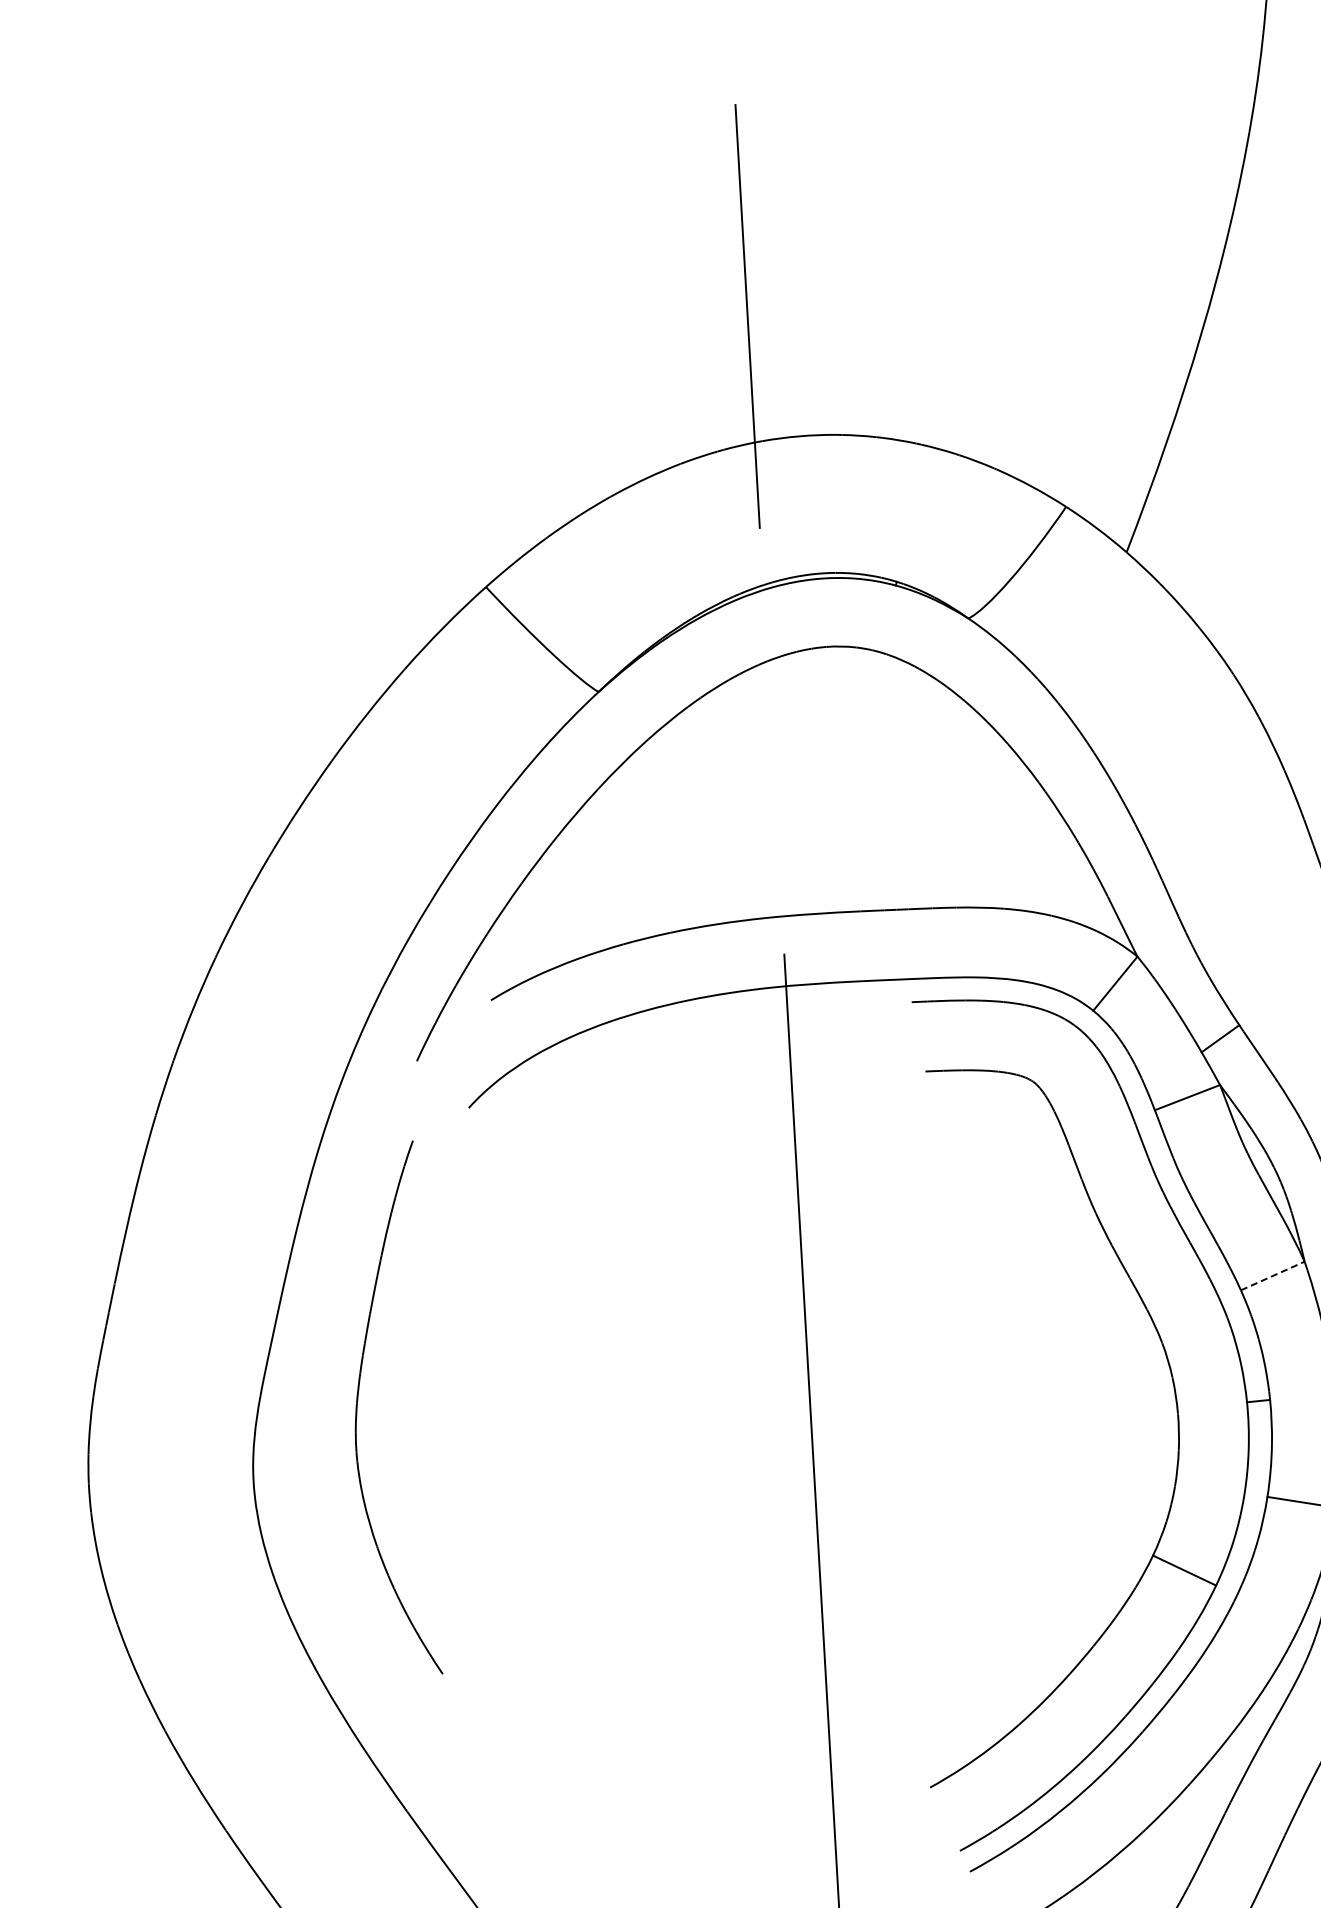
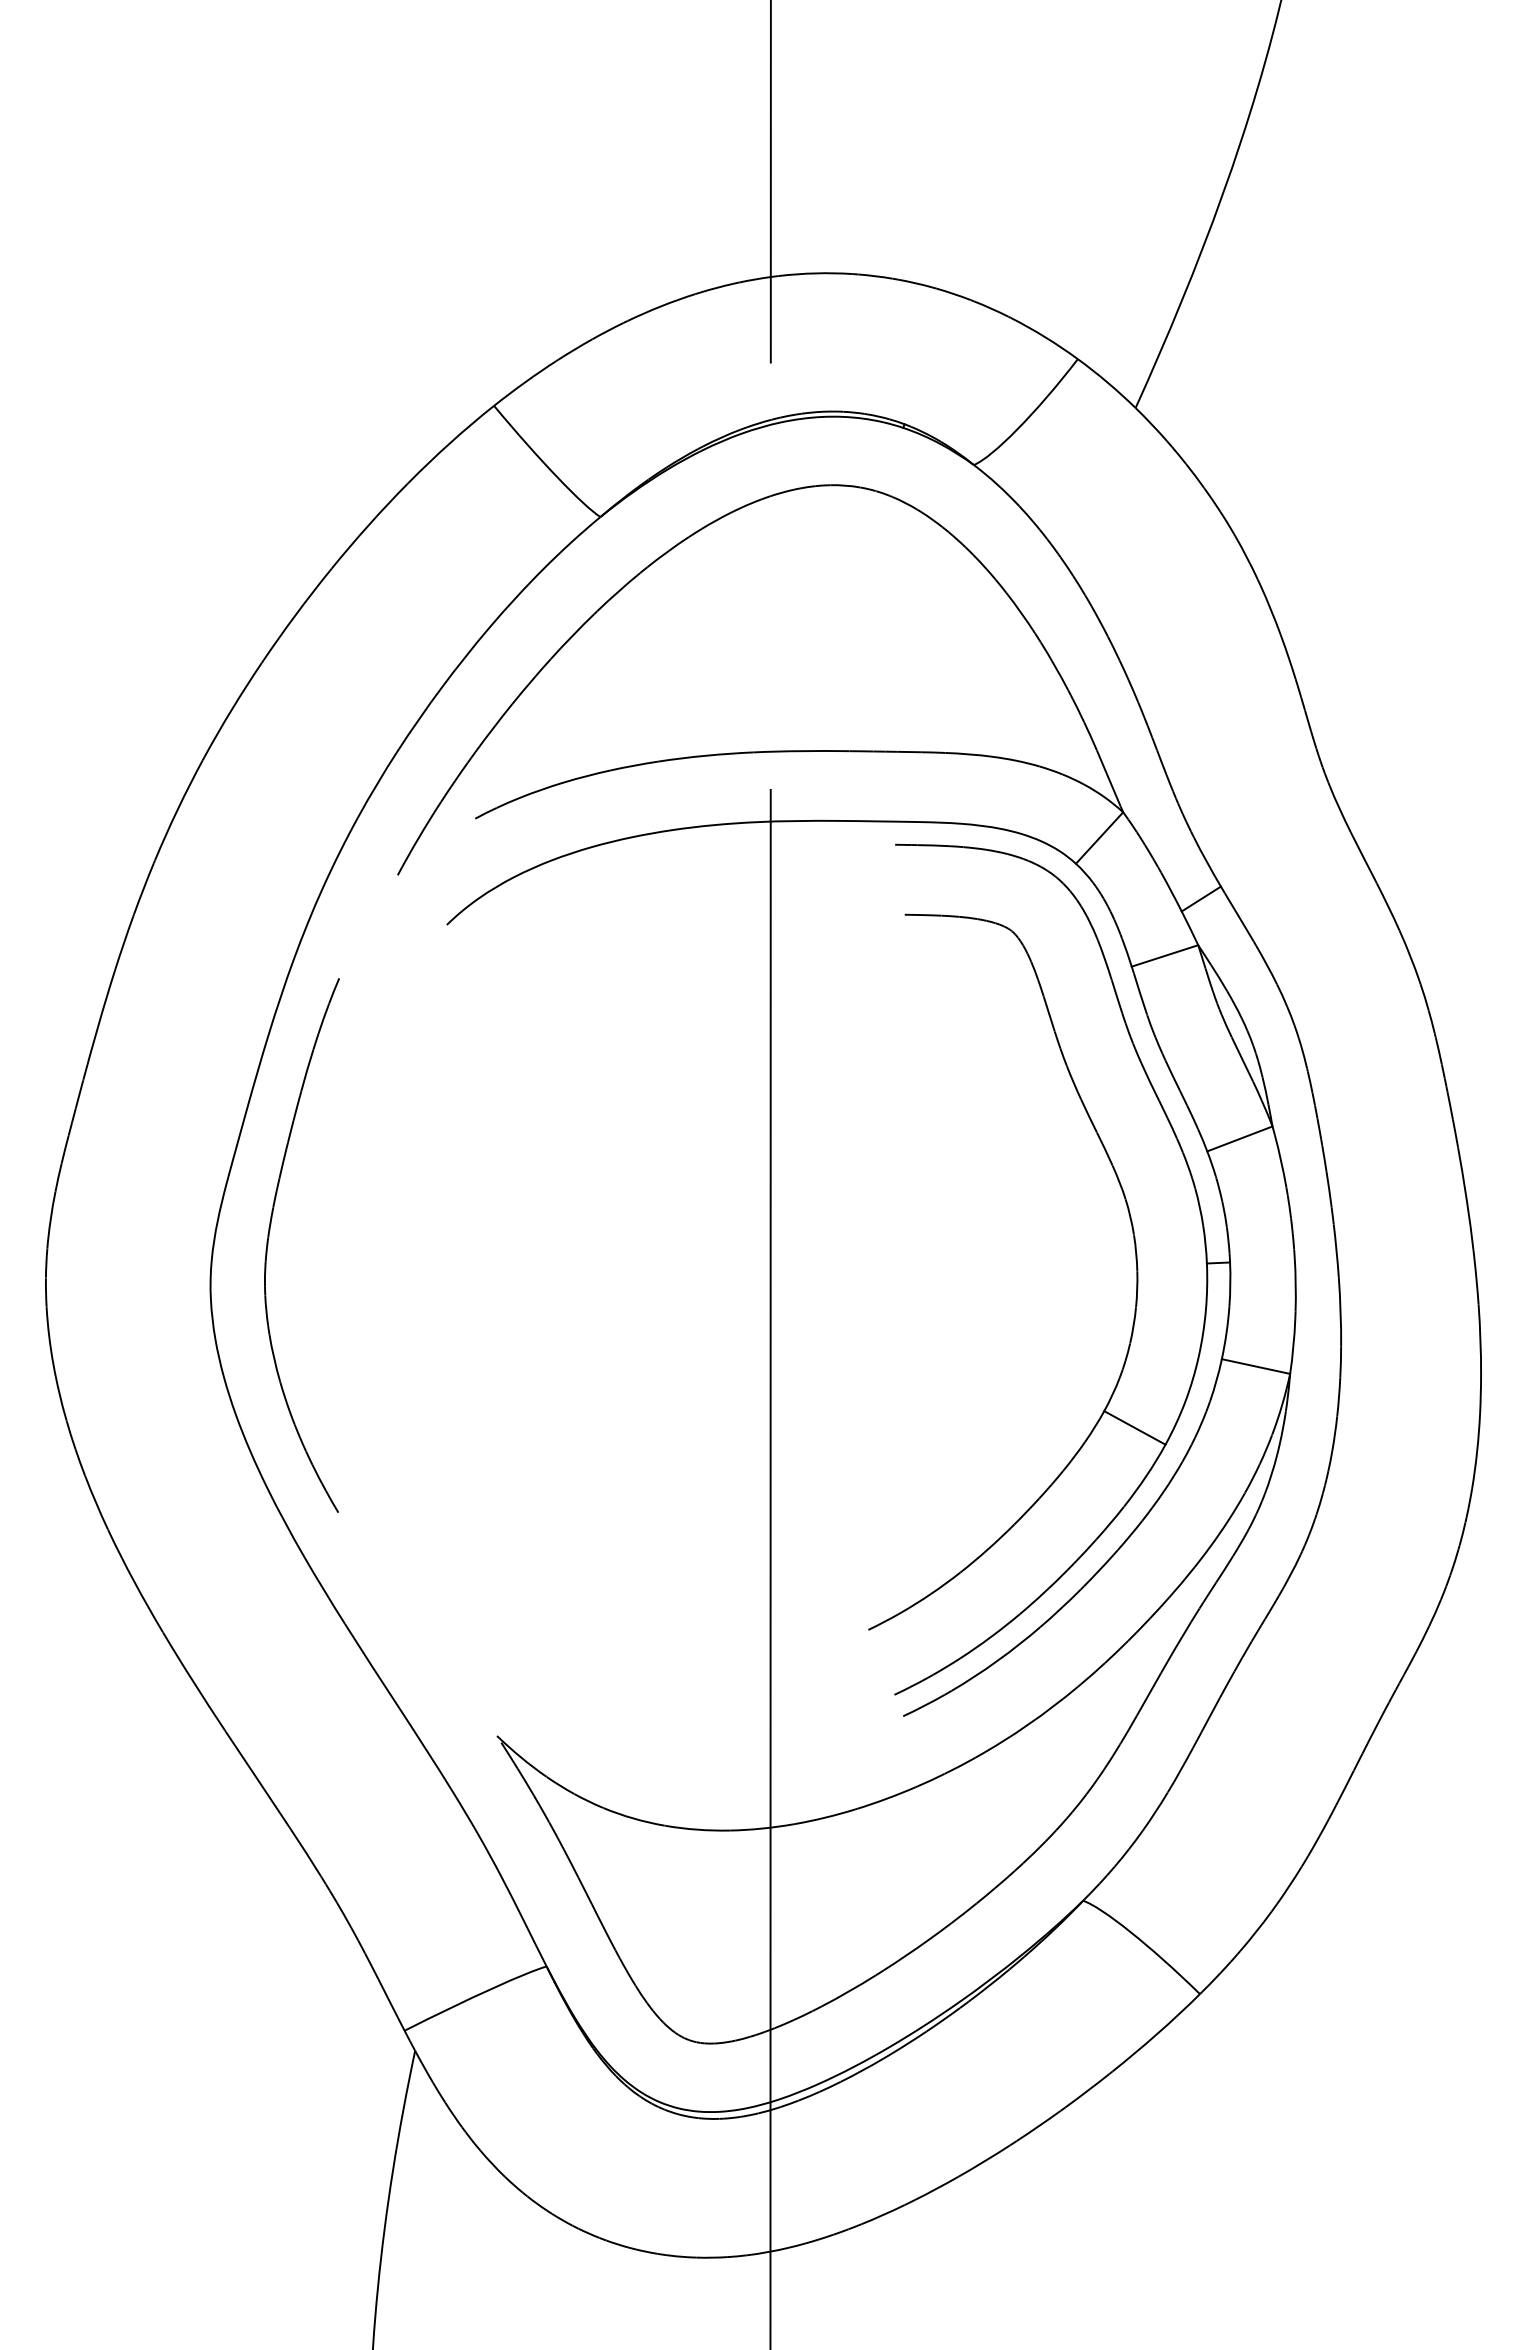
line: (1272, 1275) -> (1239, 1138), dashed -> solid
part: (358, 1403) -> (269, 1237), moved

